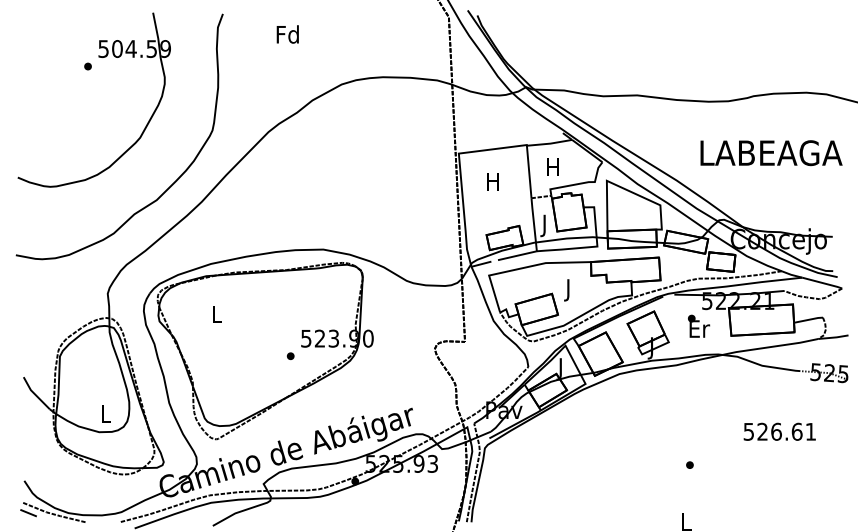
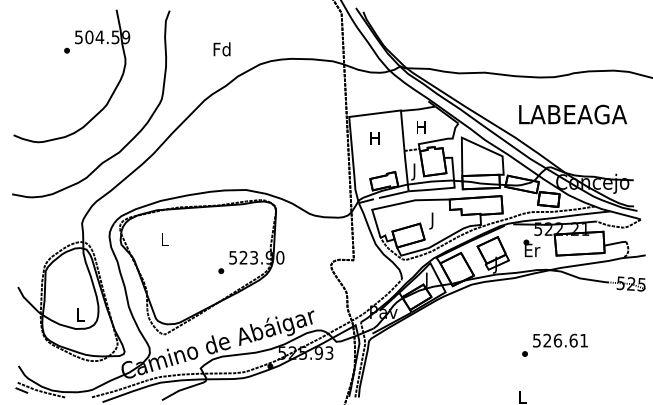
text: (287, 34) -> (221, 49), moved
text: (770, 152) -> (572, 114), moved
text: (779, 431) -> (560, 340), moved

